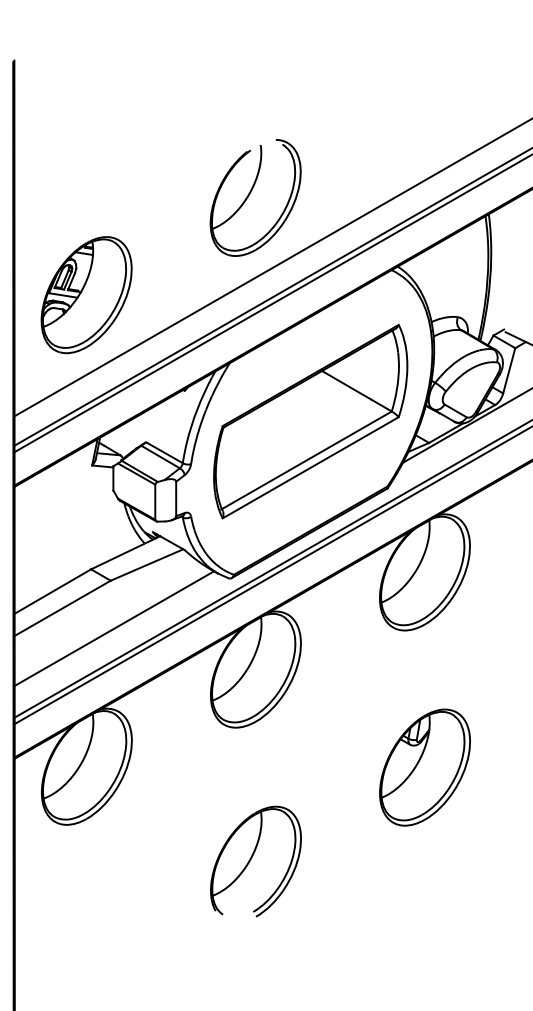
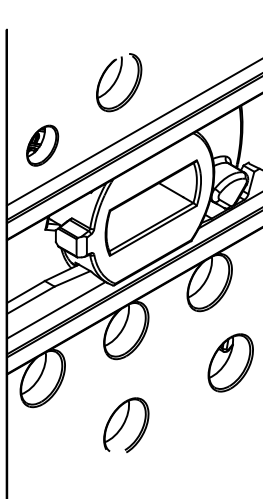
part: (256, 197) -> (119, 82), moved
part: (86, 294) -> (42, 145), size x0.7
part: (424, 766) -> (230, 362), moved

